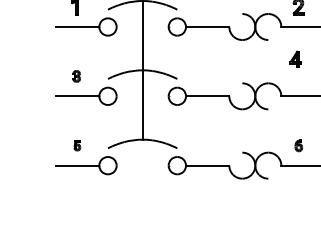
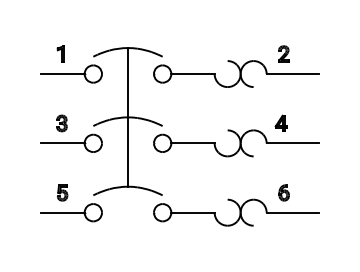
part: (295, 58) -> (280, 122), moved
part: (76, 76) -> (61, 123), size x1.43
part: (77, 145) -> (62, 192), size x1.67
part: (298, 145) -> (283, 192), size x1.43

